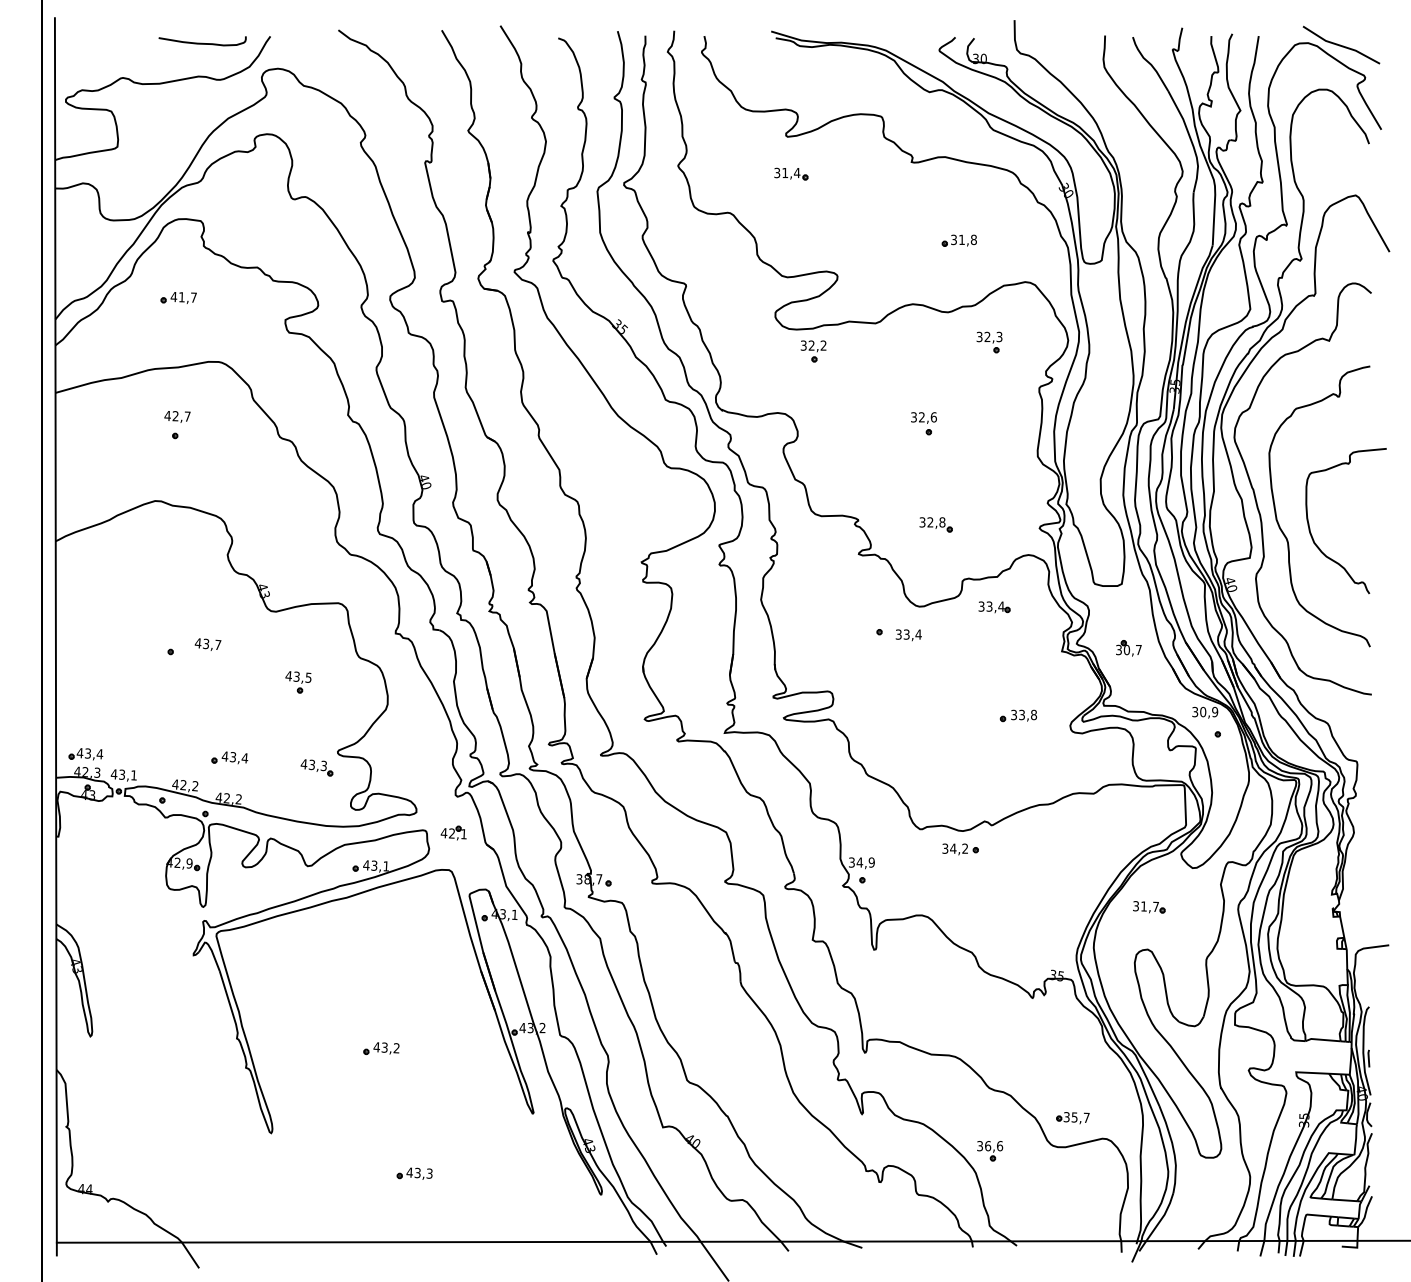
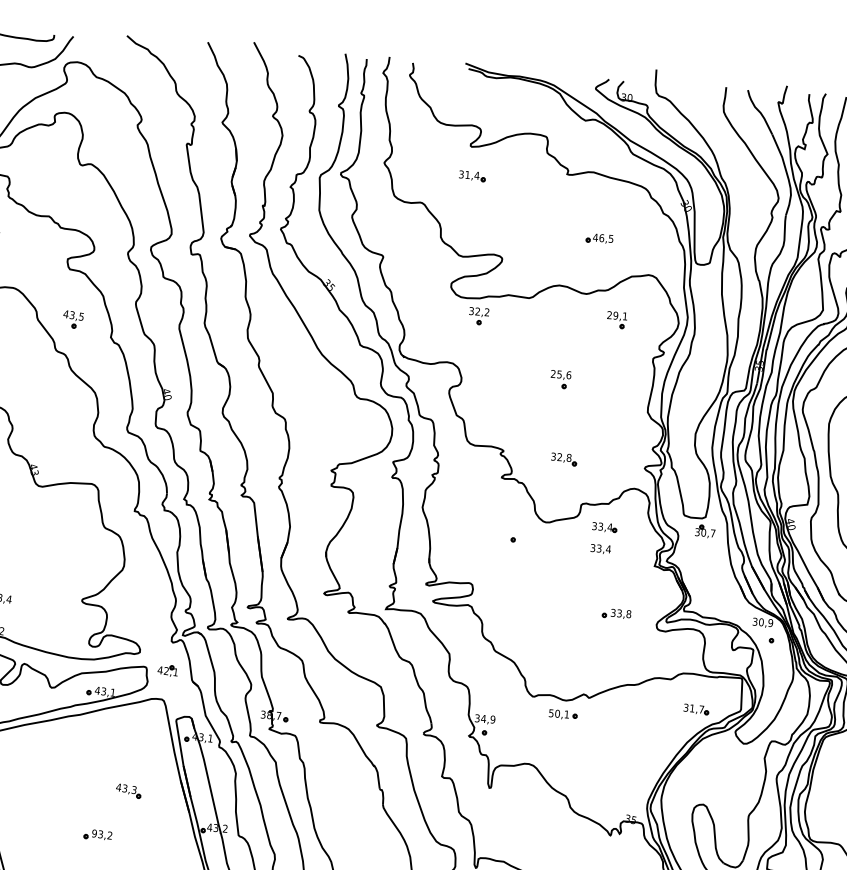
text: (963, 239) -> (603, 237), 31,8 -> 46,5
text: (989, 336) -> (617, 315), 32,3 -> 29,1
text: (917, 417) -> (556, 374), 32,6 -> 25,6
text: (908, 635) -> (600, 549), moved
part: (1128, 648) -> (705, 531), moved
part: (298, 682) -> (73, 319), moved
part: (316, 767) -> (128, 790), moved
text: (954, 848) -> (558, 713), 34,2 -> 50,1
part: (1149, 907) -> (696, 709), moved
text: (376, 1047) -> (94, 833), 43,2 -> 93,2

